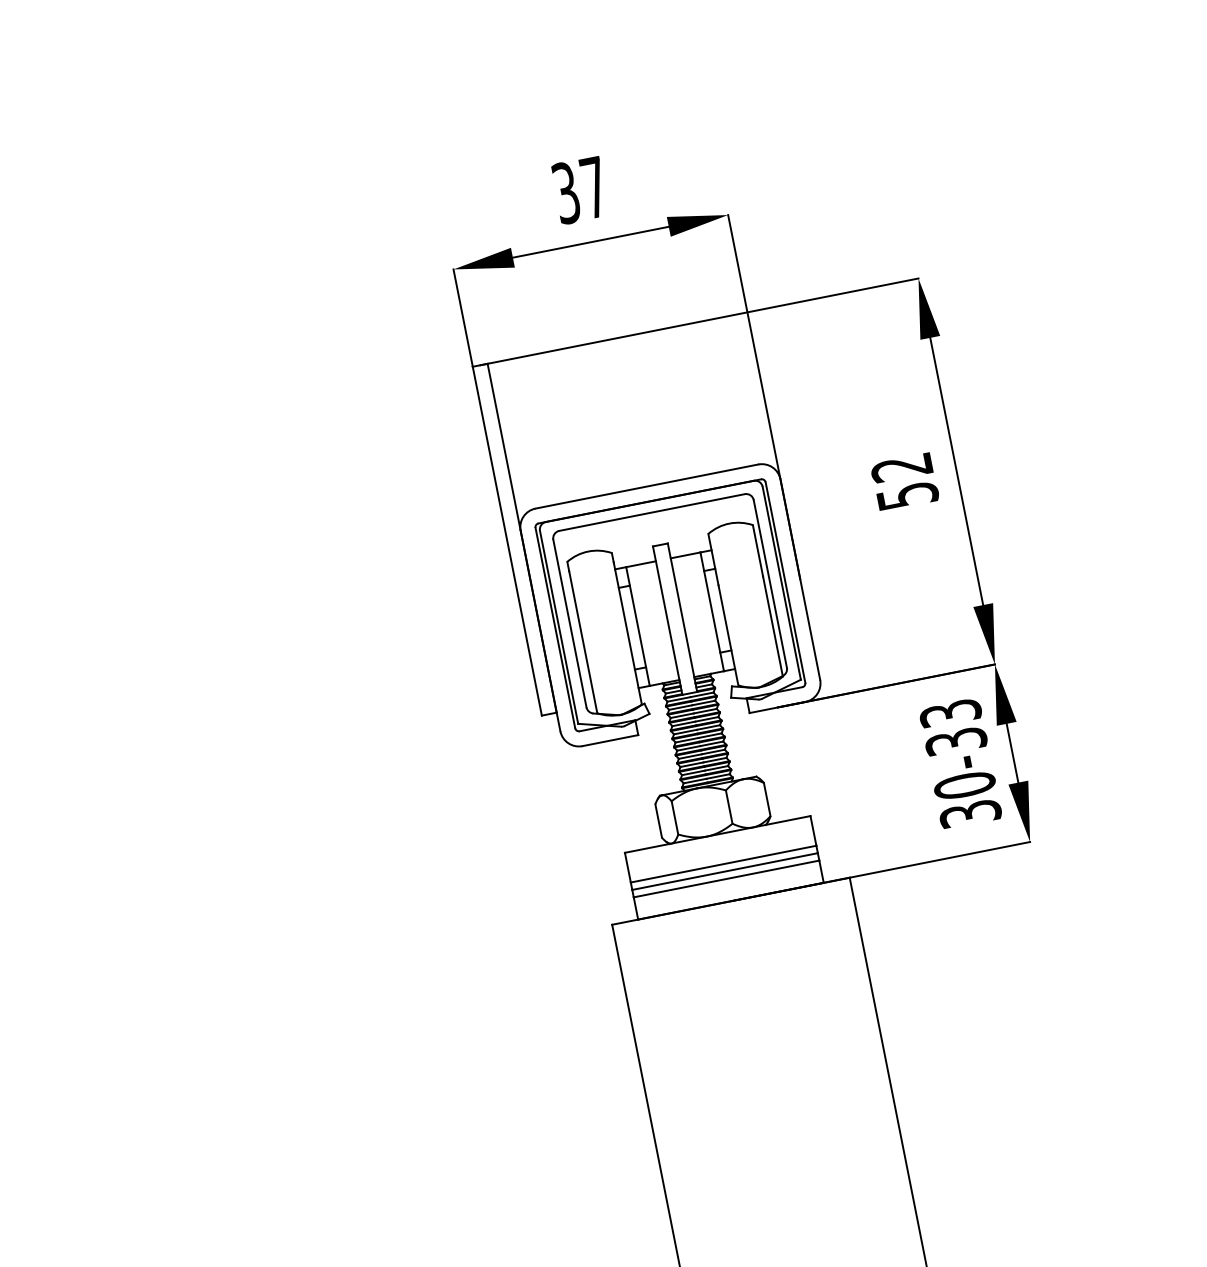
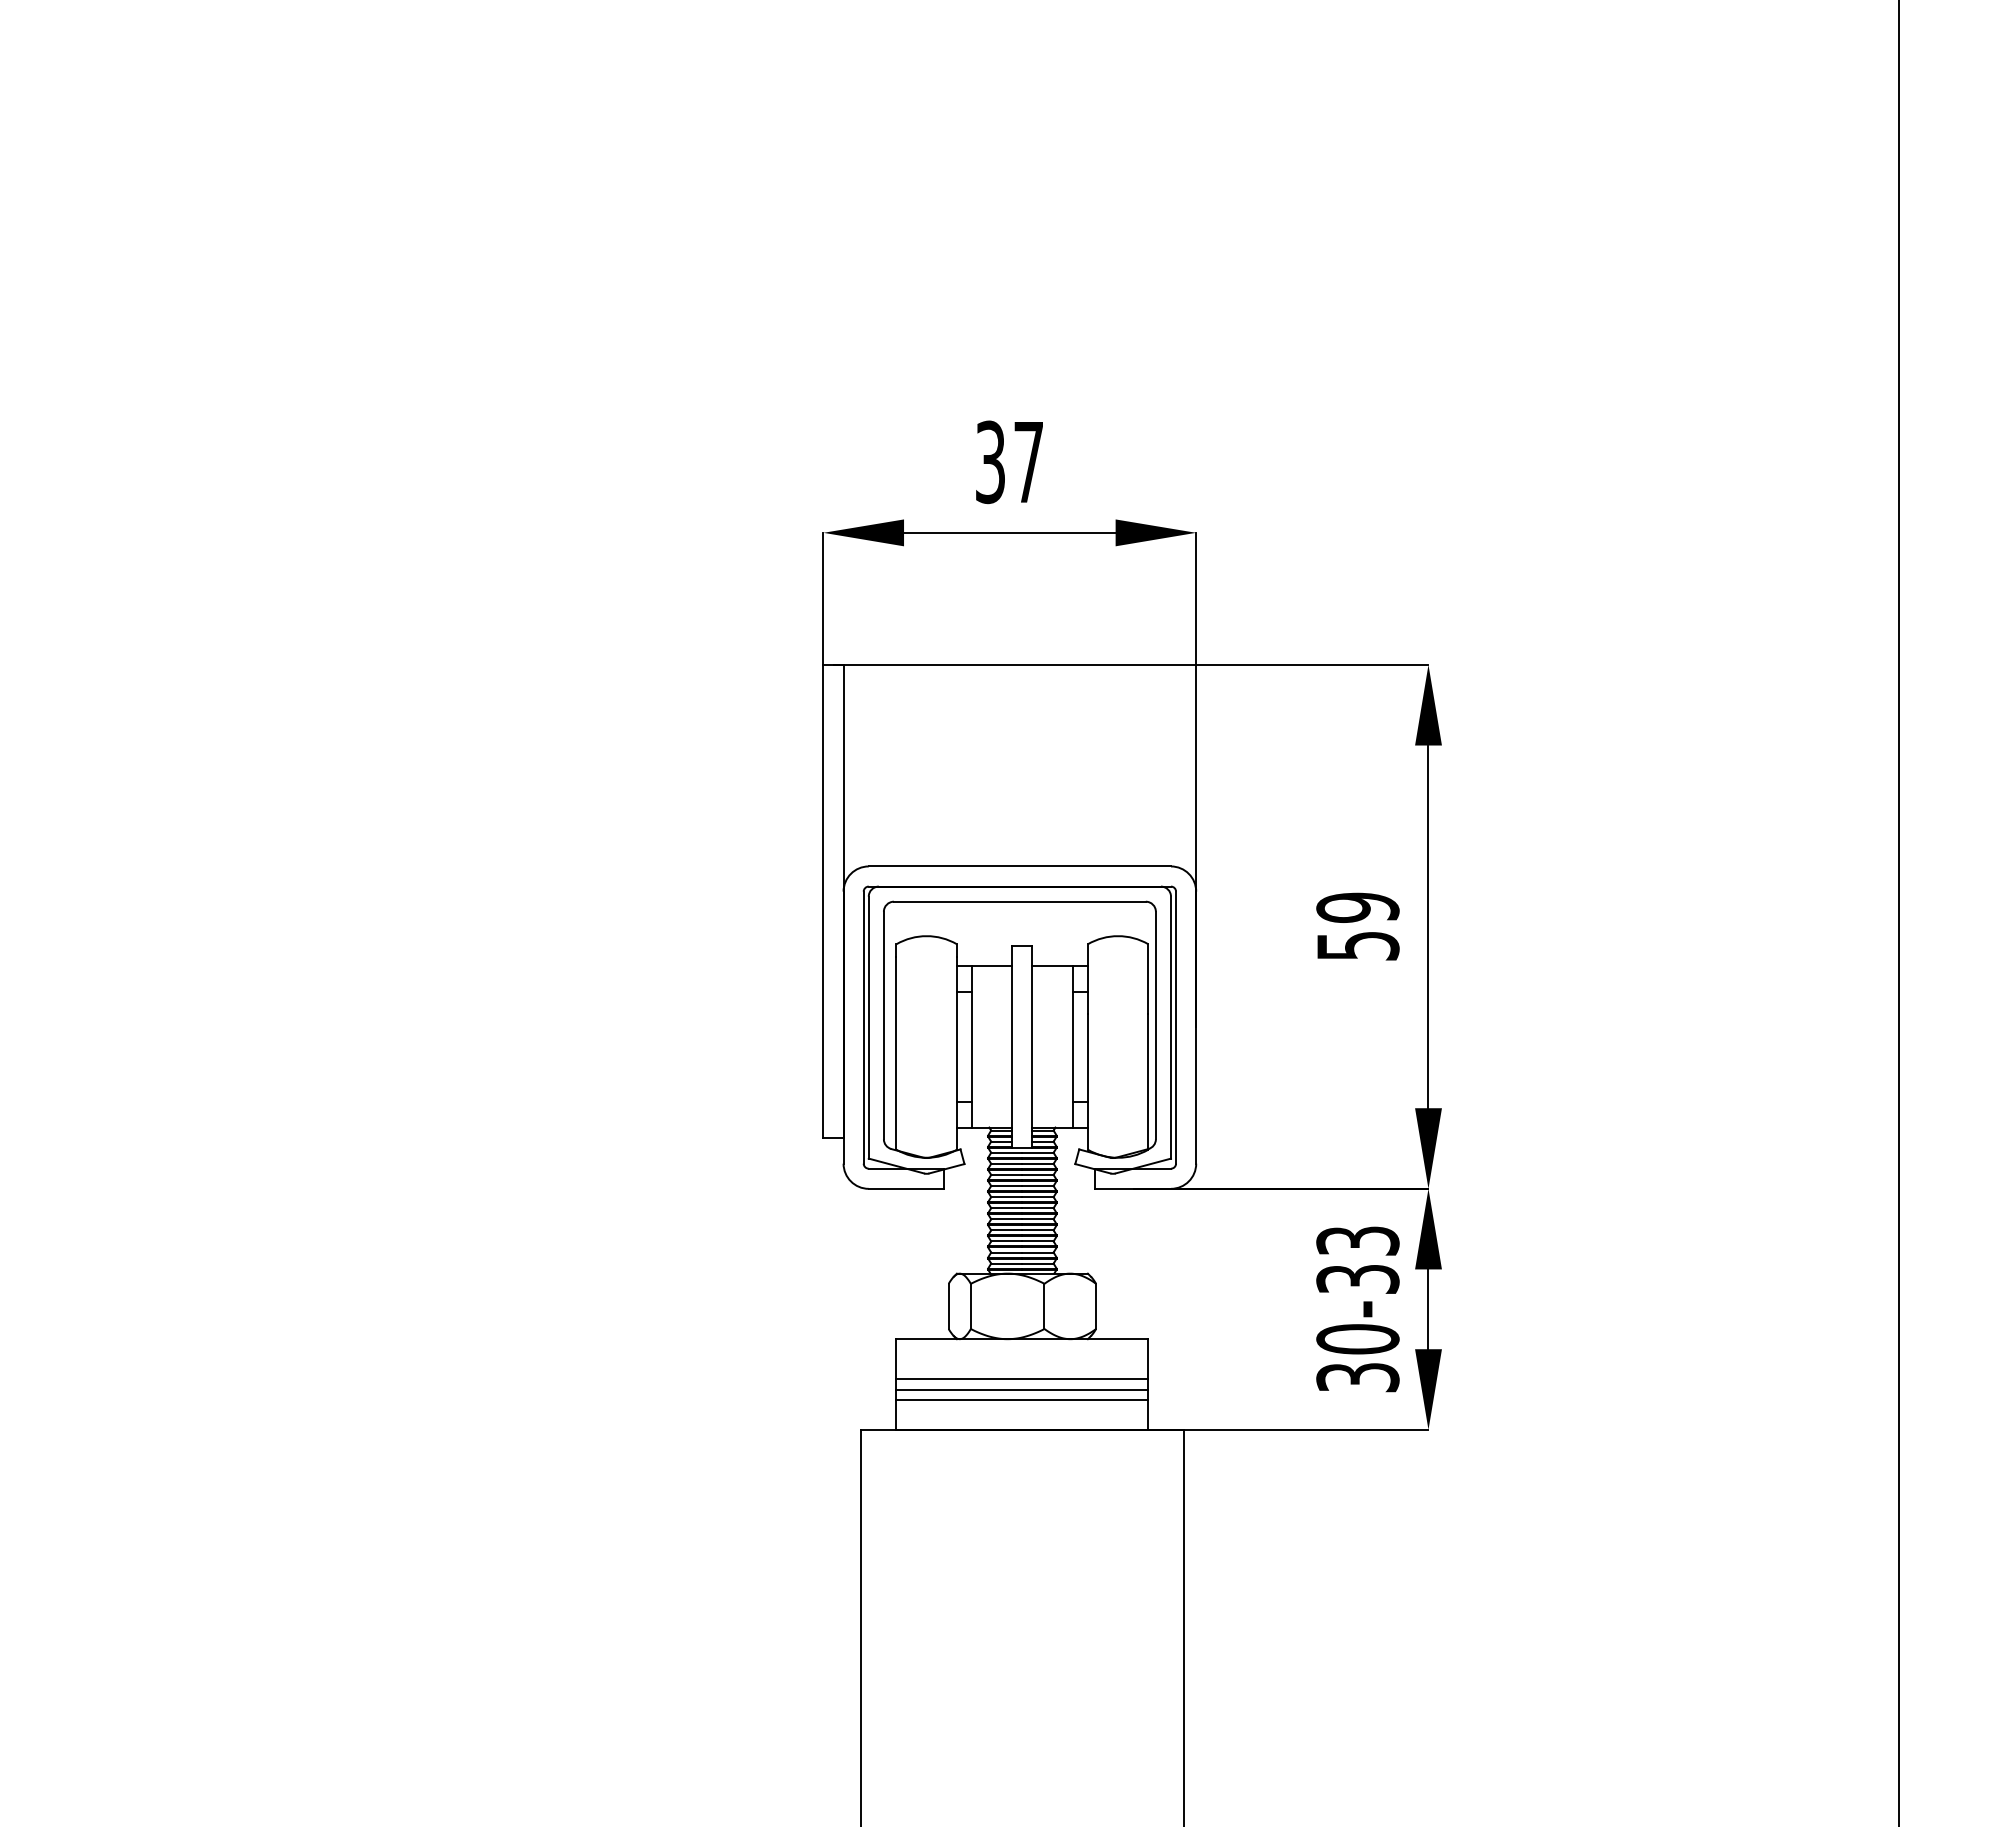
text: (901, 467) -> (1357, 907), 52 -> 59

